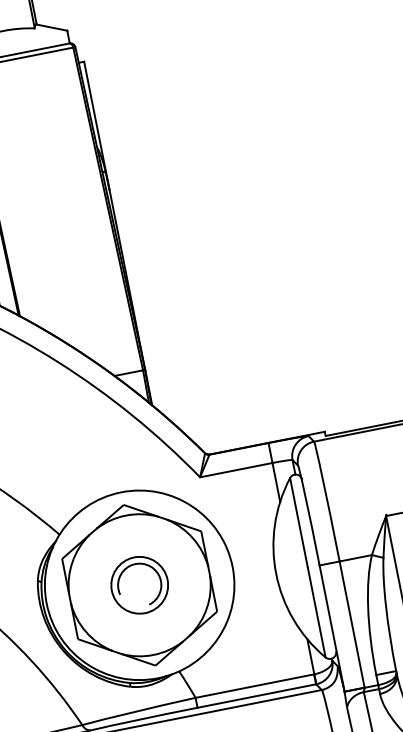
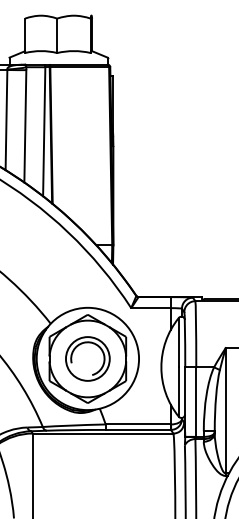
part: (138, 584) -> (87, 358), size x1.43

